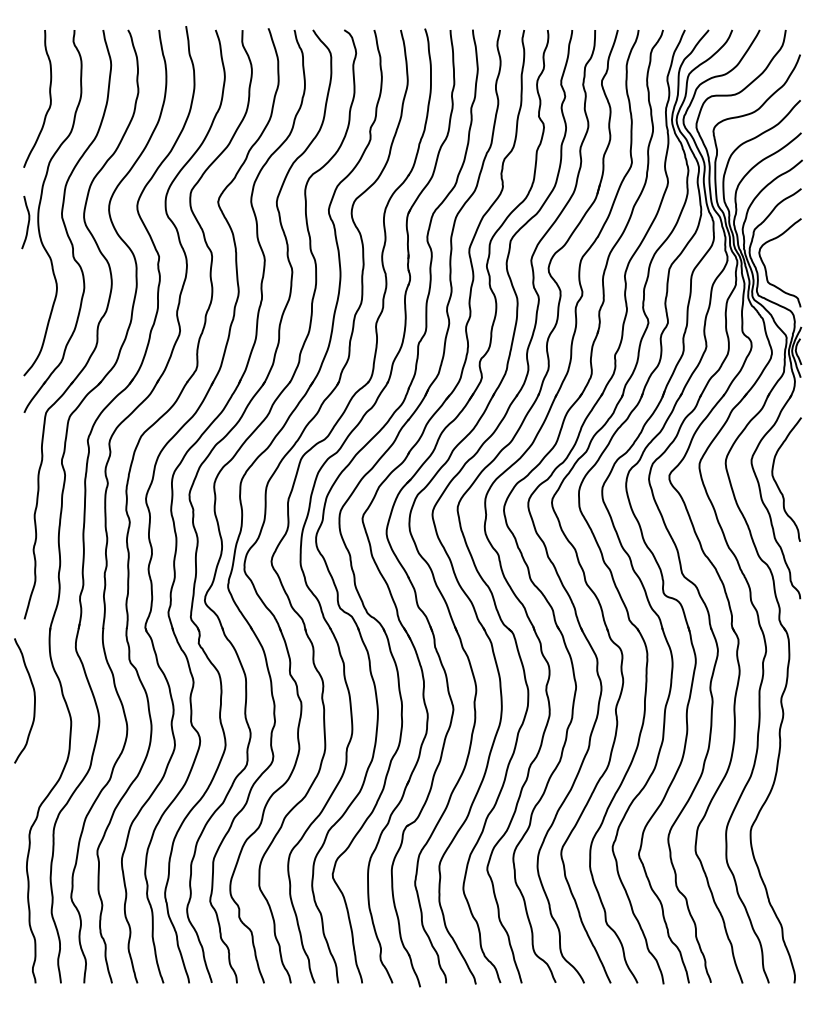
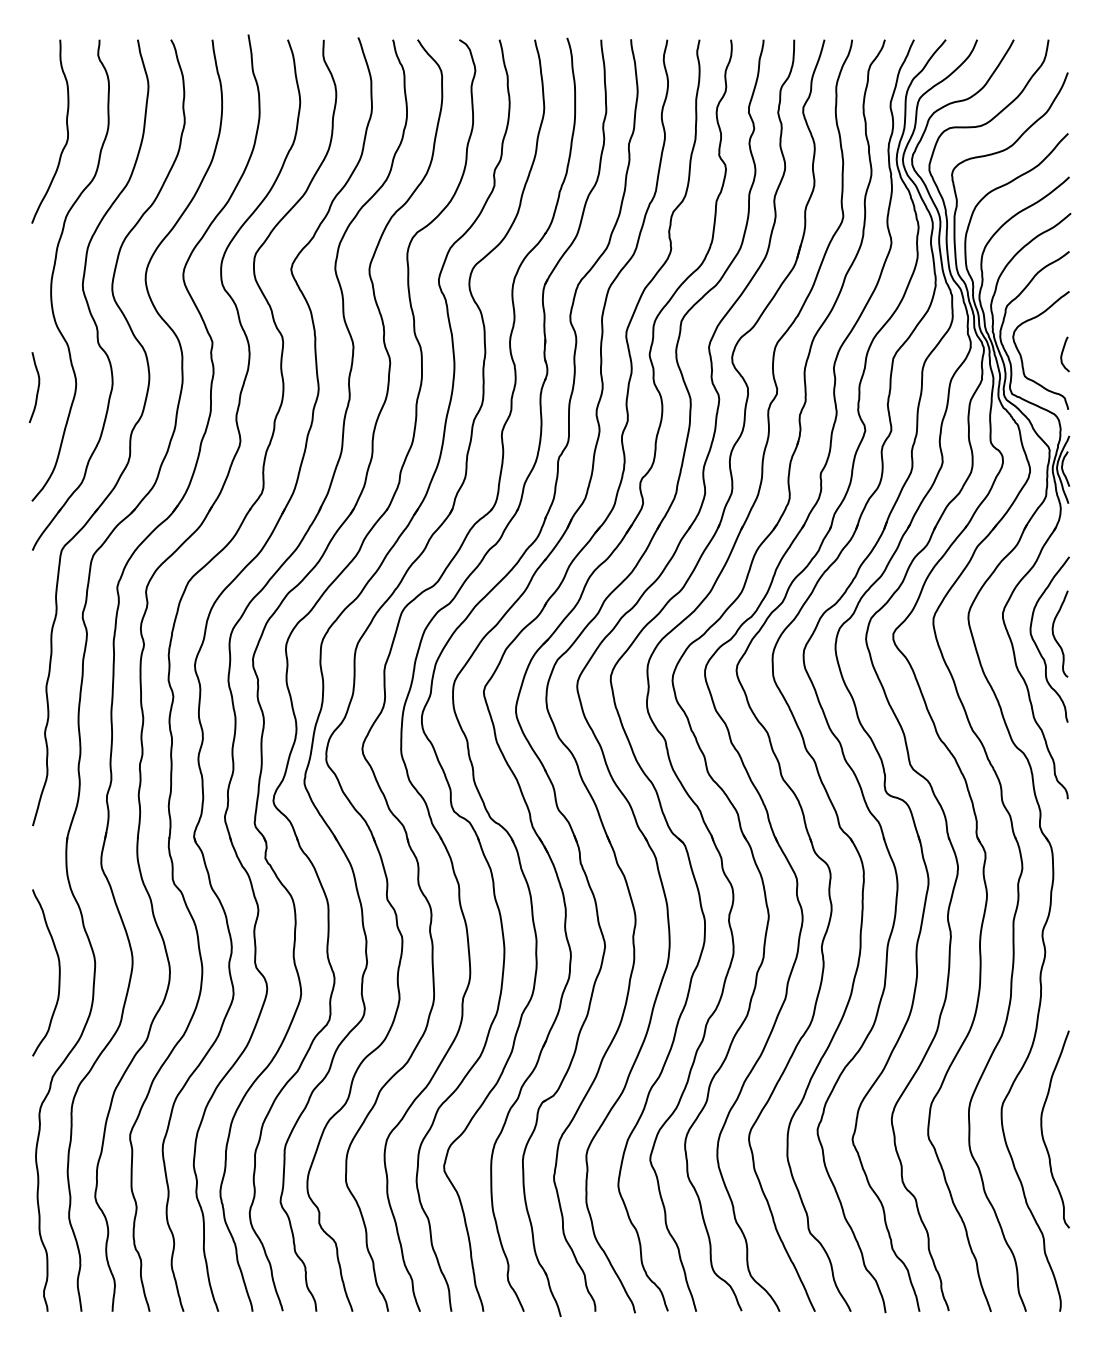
curve: (28, 222) -> (37, 387), moved
curve: (796, 265) -> (1062, 354), added
curve: (790, 475) -> (1054, 634), added
curve: (34, 701) -> (58, 973), moved
curve: (781, 846) -> (1042, 1129), added

